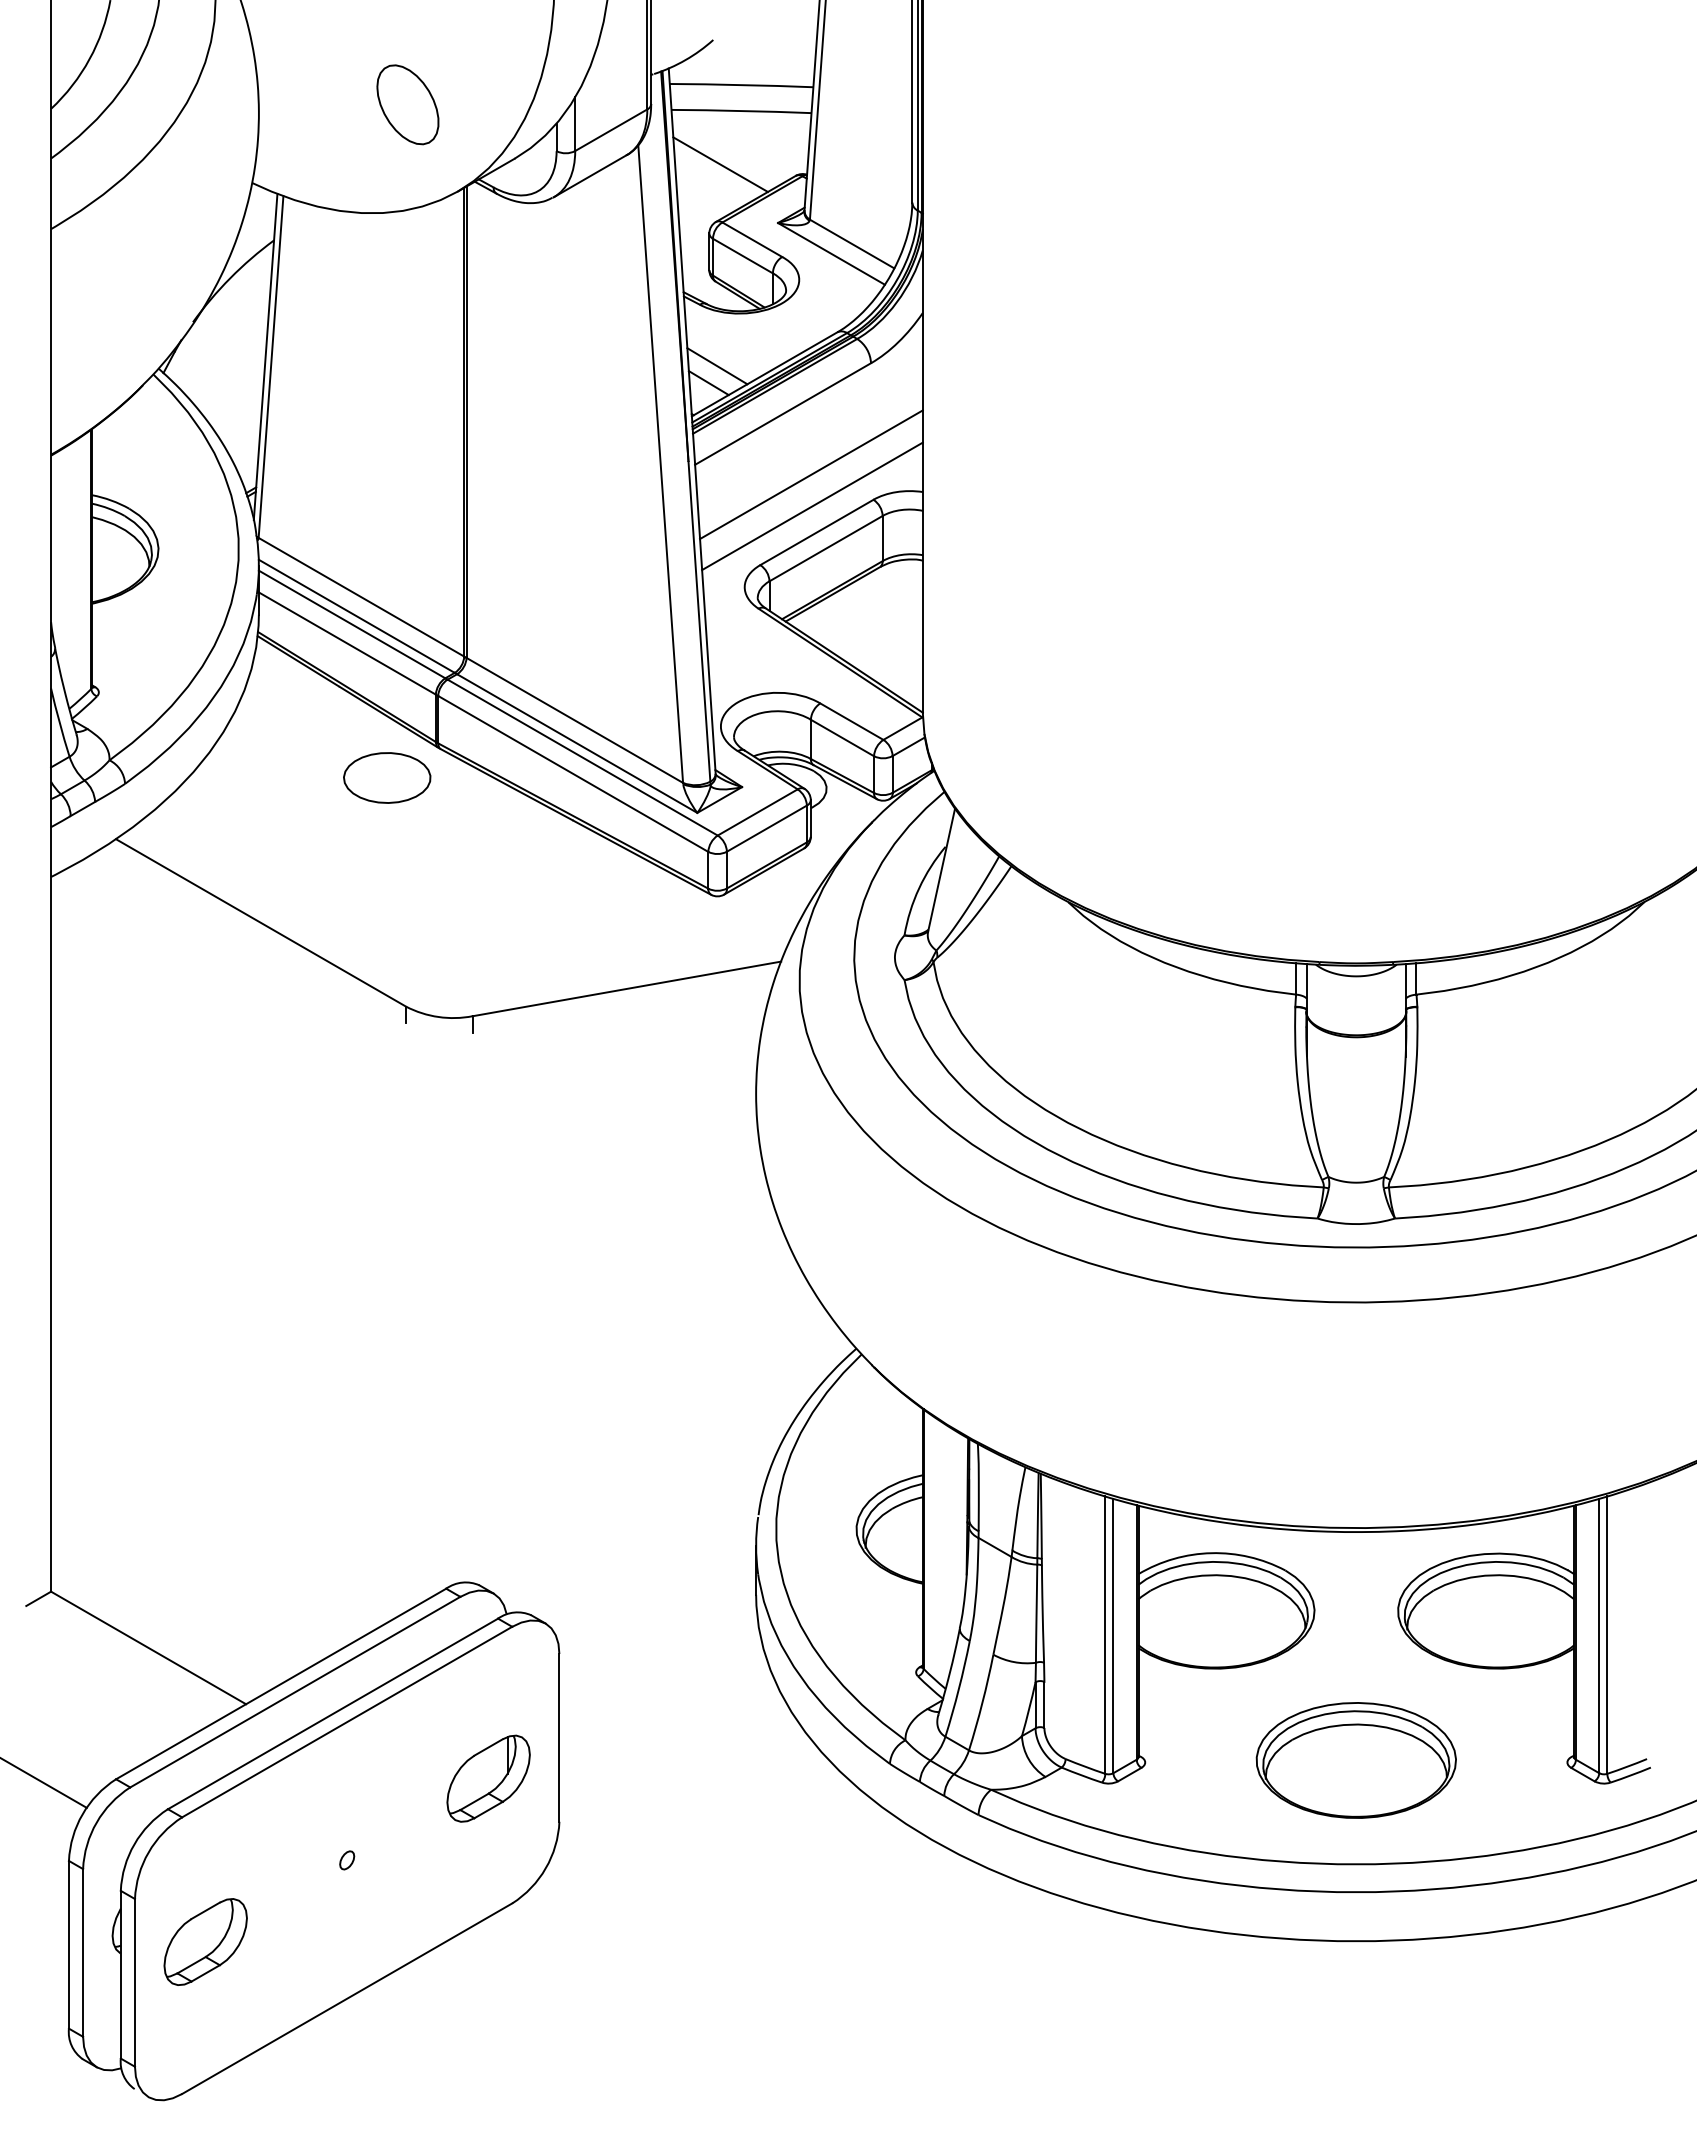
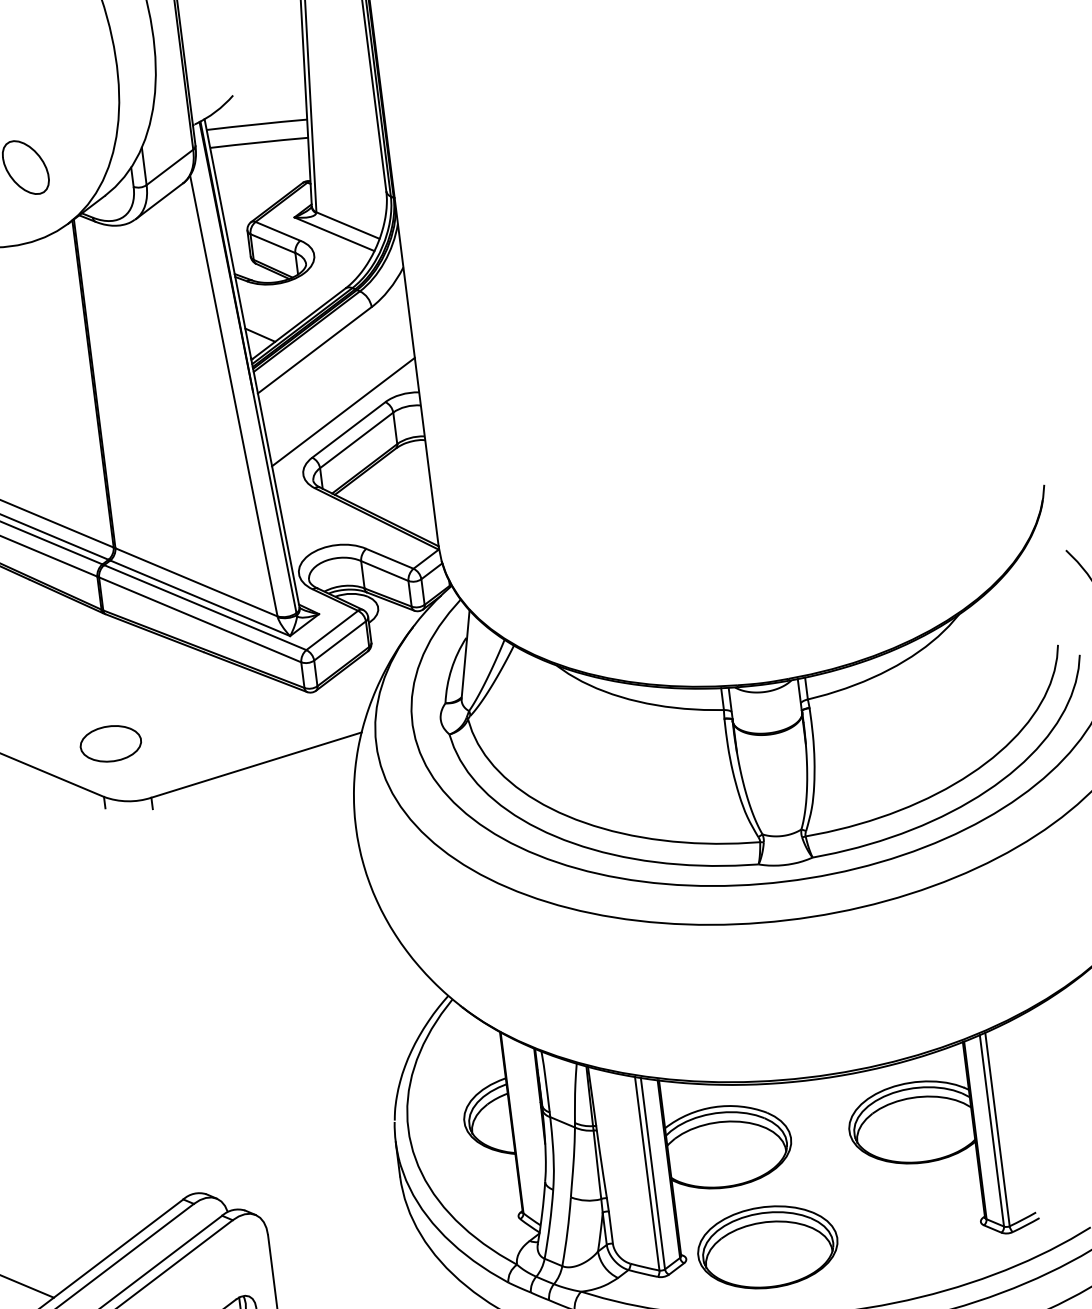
line: (720, 164) -> (249, 181), removed
line: (717, 366) -> (264, 322), removed
line: (811, 474) -> (339, 389), removed
part: (387, 777) -> (111, 743), moved
part: (1355, 1760) -> (767, 1247), moved

